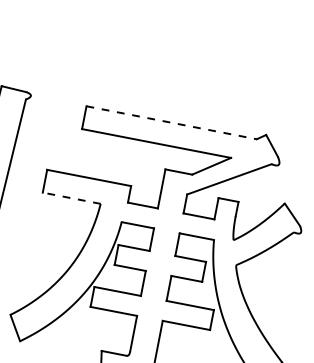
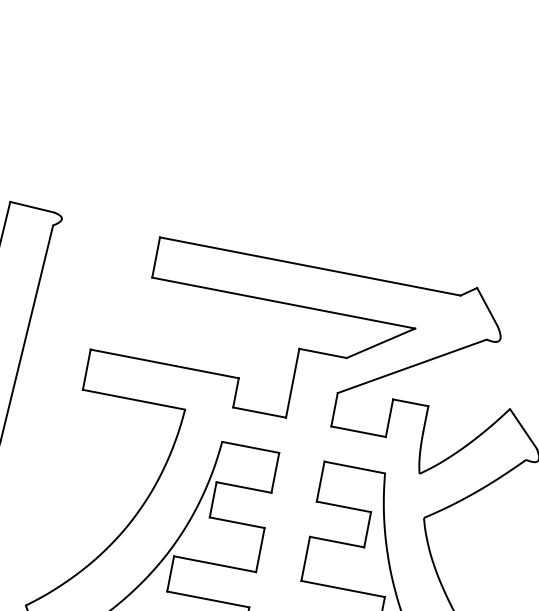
line: (171, 122) -> (310, 266), dashed -> solid
line: (71, 198) -> (133, 400), dashed -> solid

